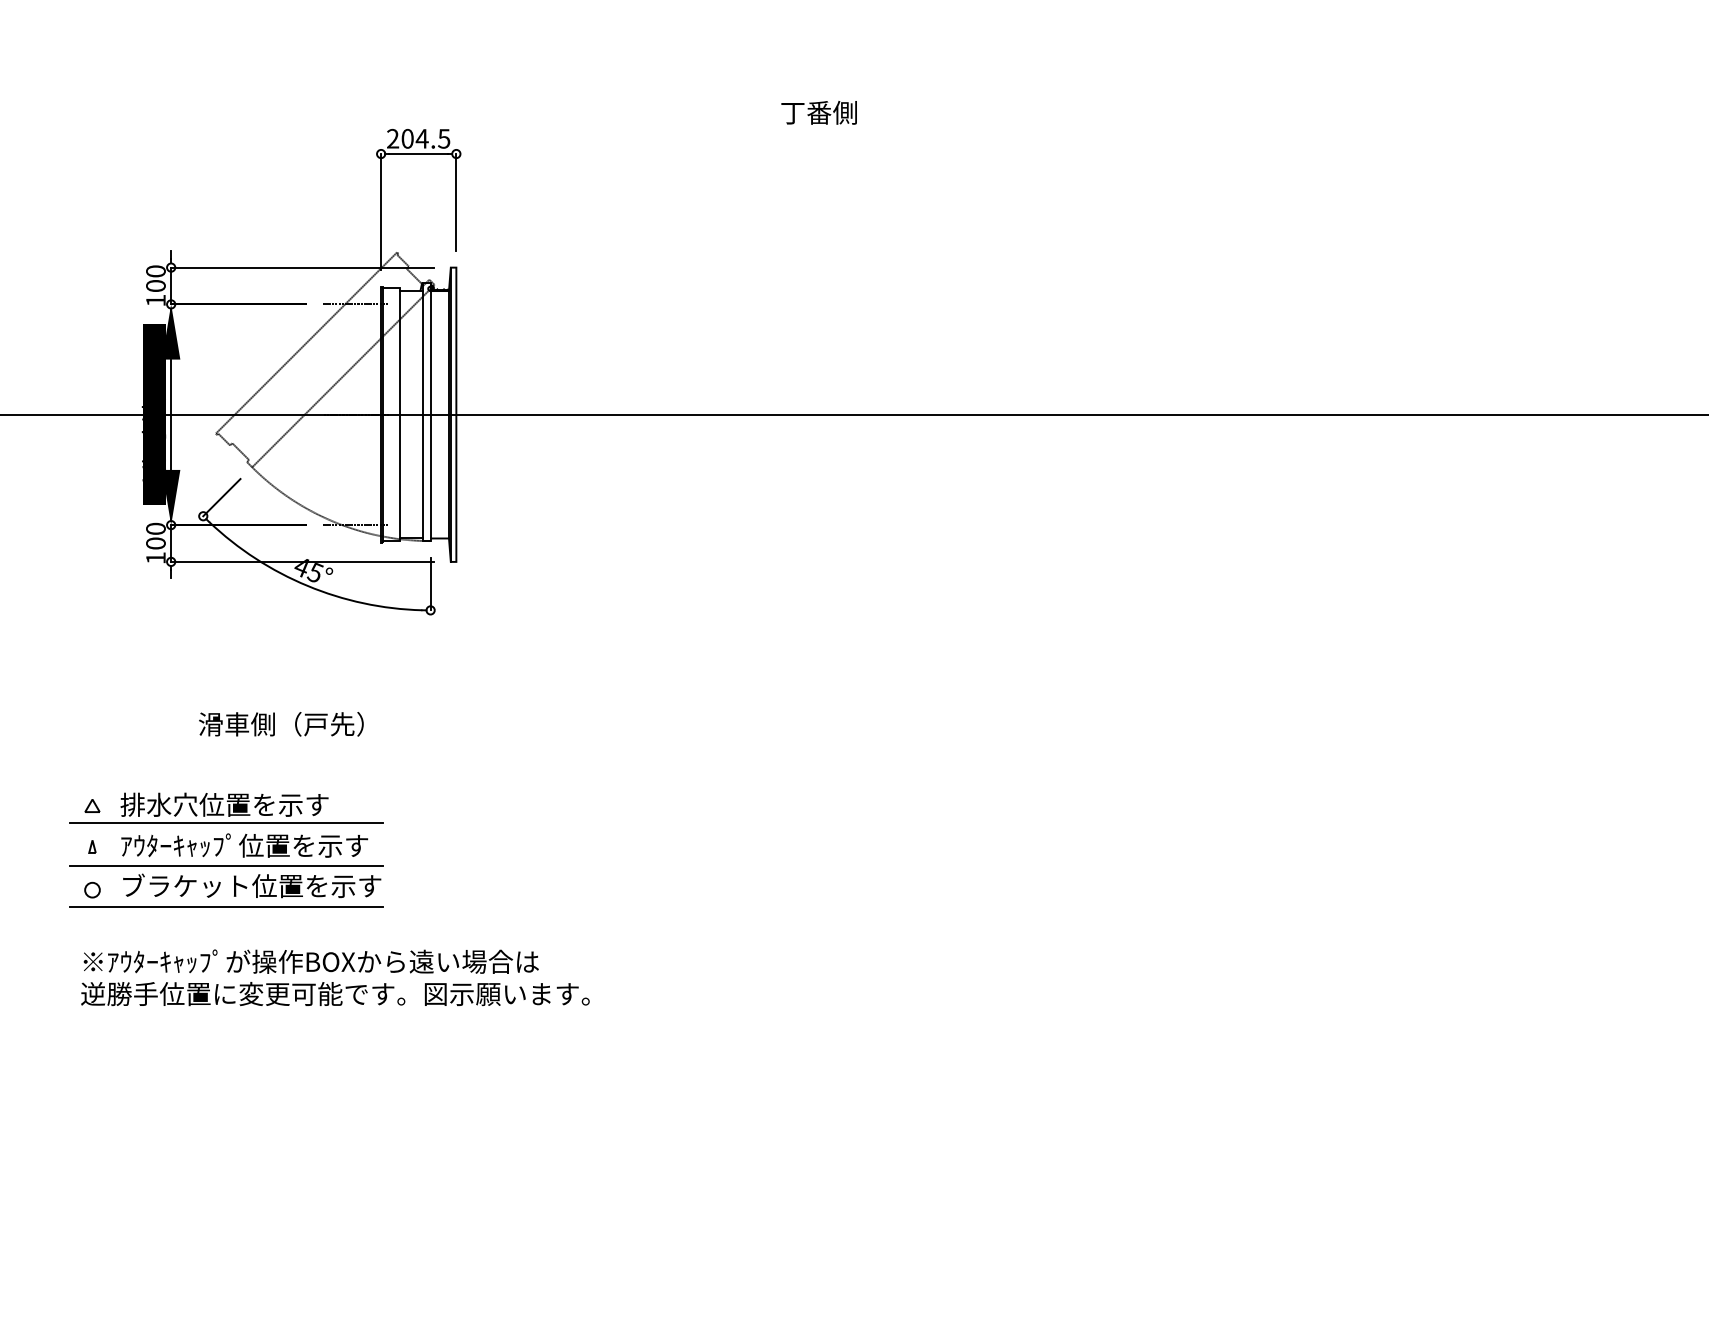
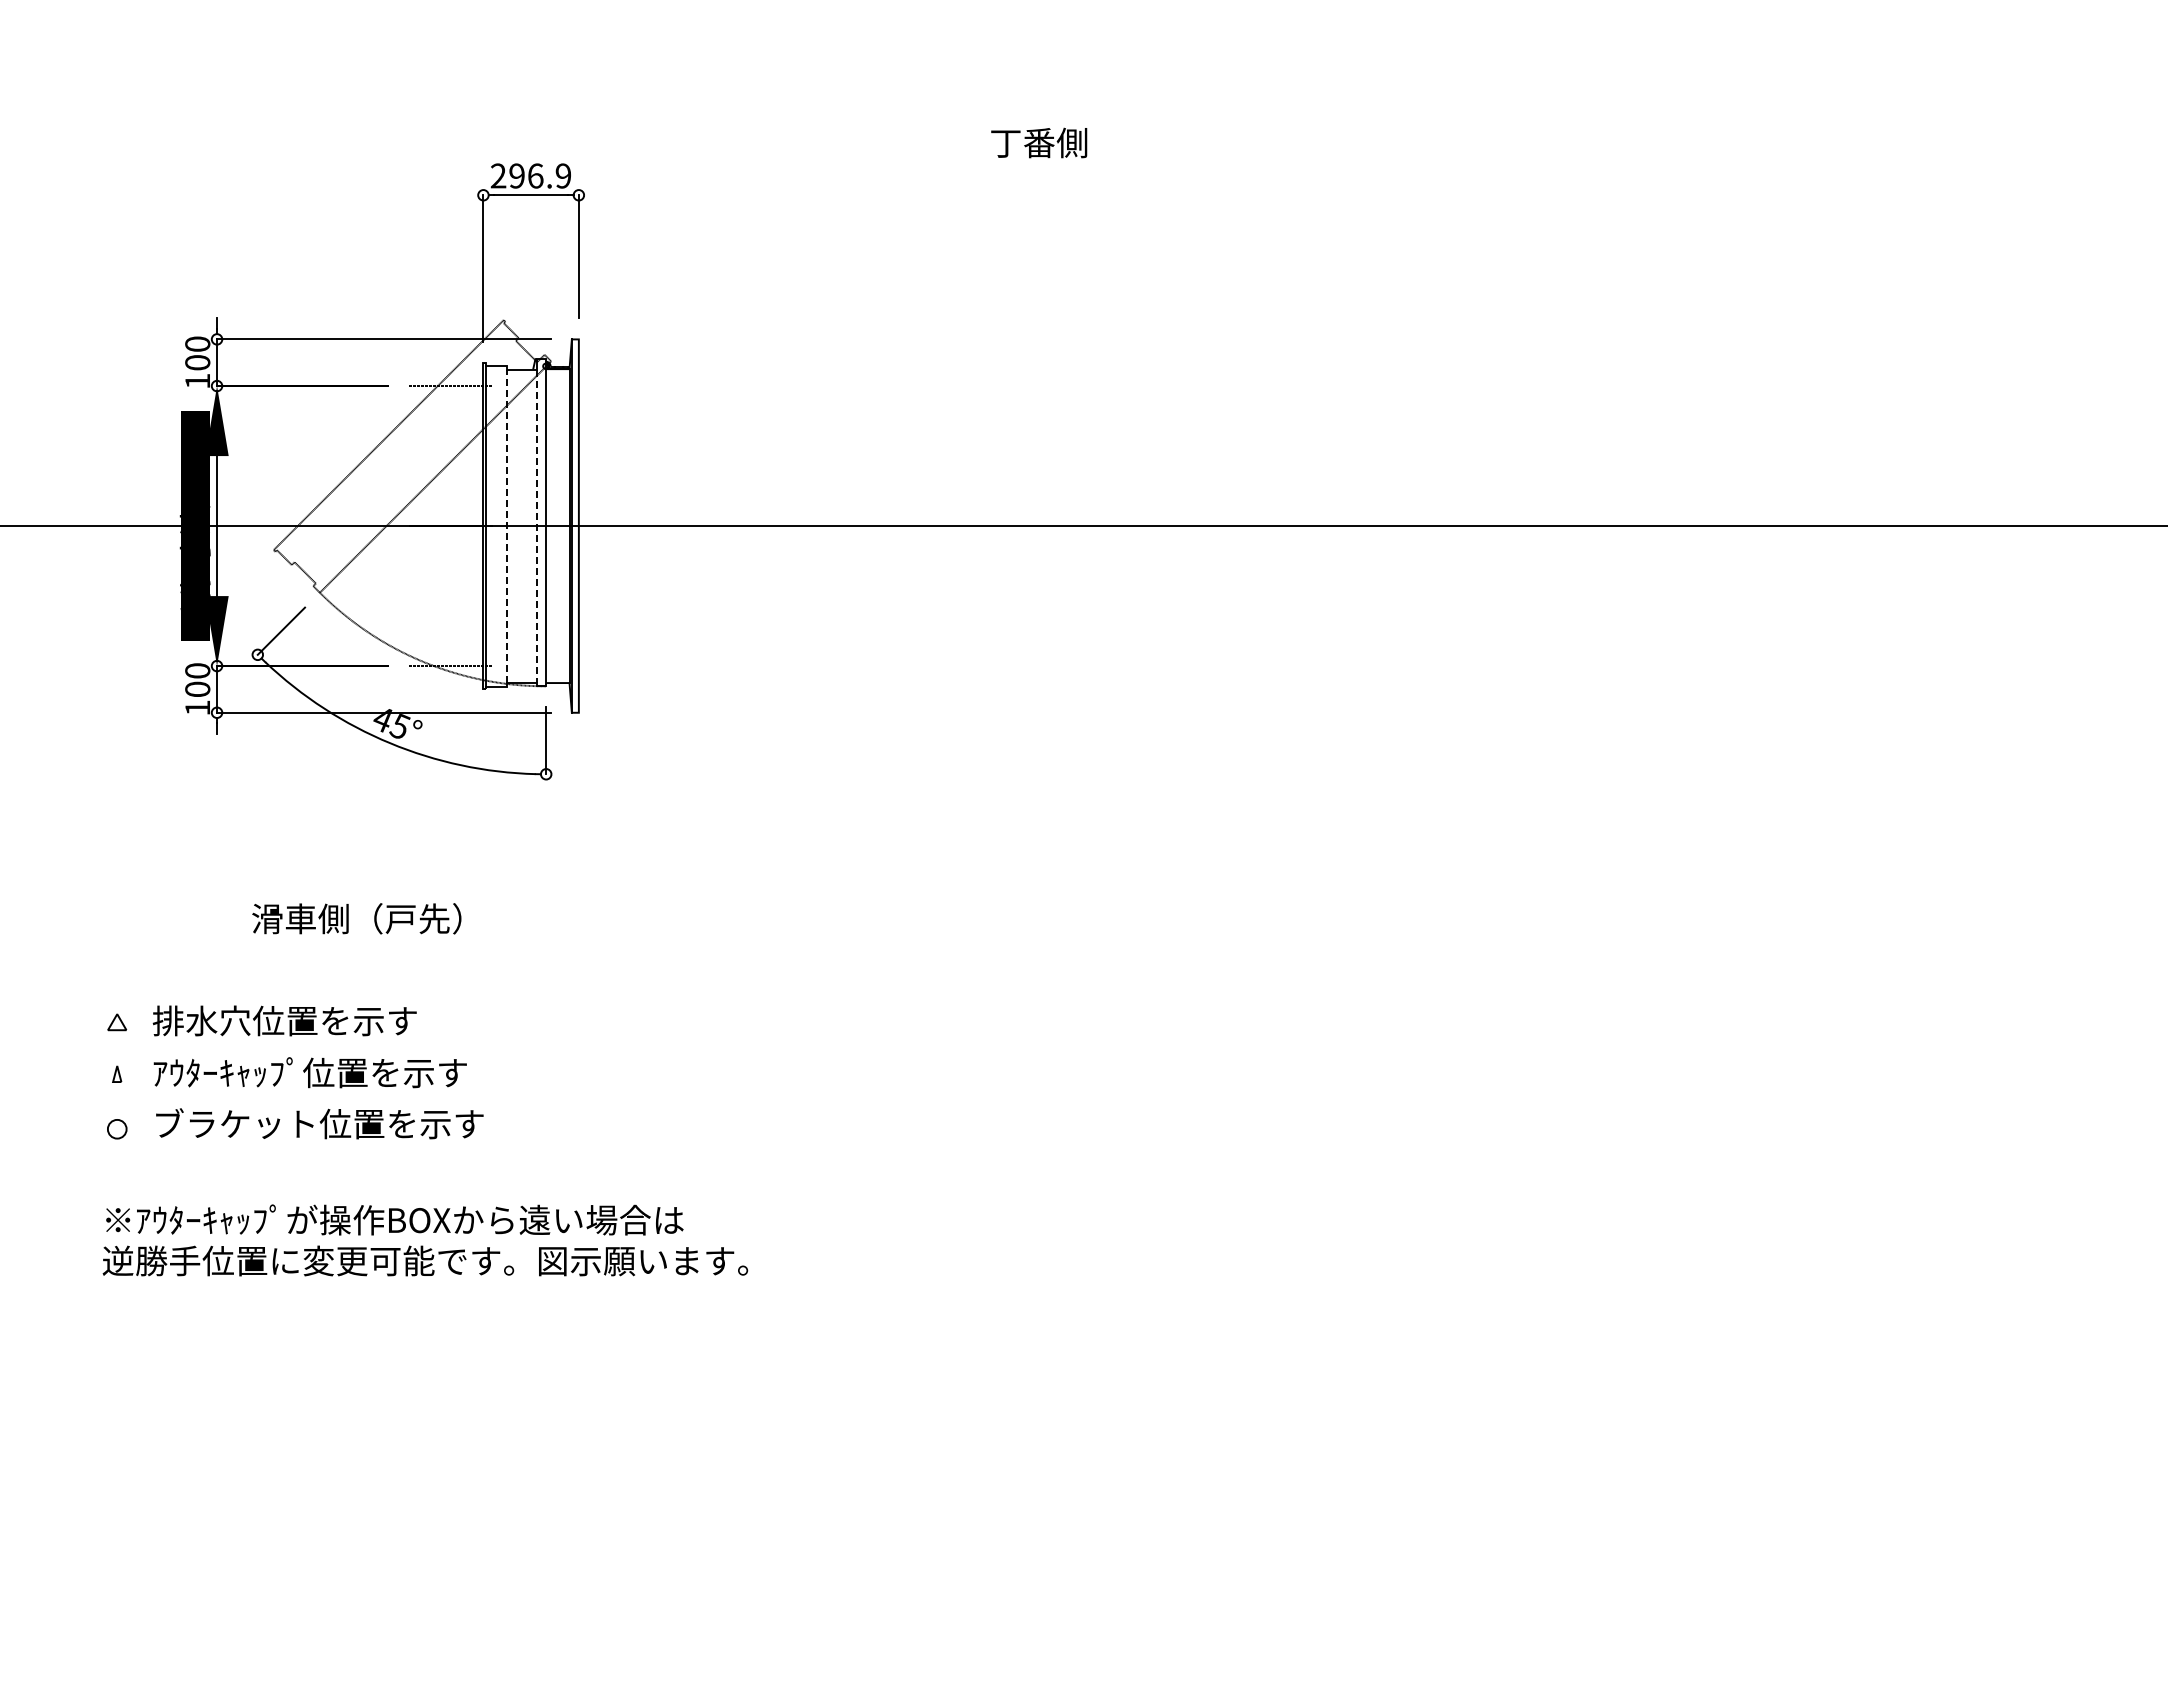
text: (426, 138) -> (540, 175), 204.5 -> 296.9
line: (399, 414) -> (506, 525), solid -> dashed
line: (422, 415) -> (536, 526), solid -> dashed
line: (226, 823) -> (287, 1044), removed
line: (226, 865) -> (287, 1098), removed
line: (226, 906) -> (287, 1150), removed

